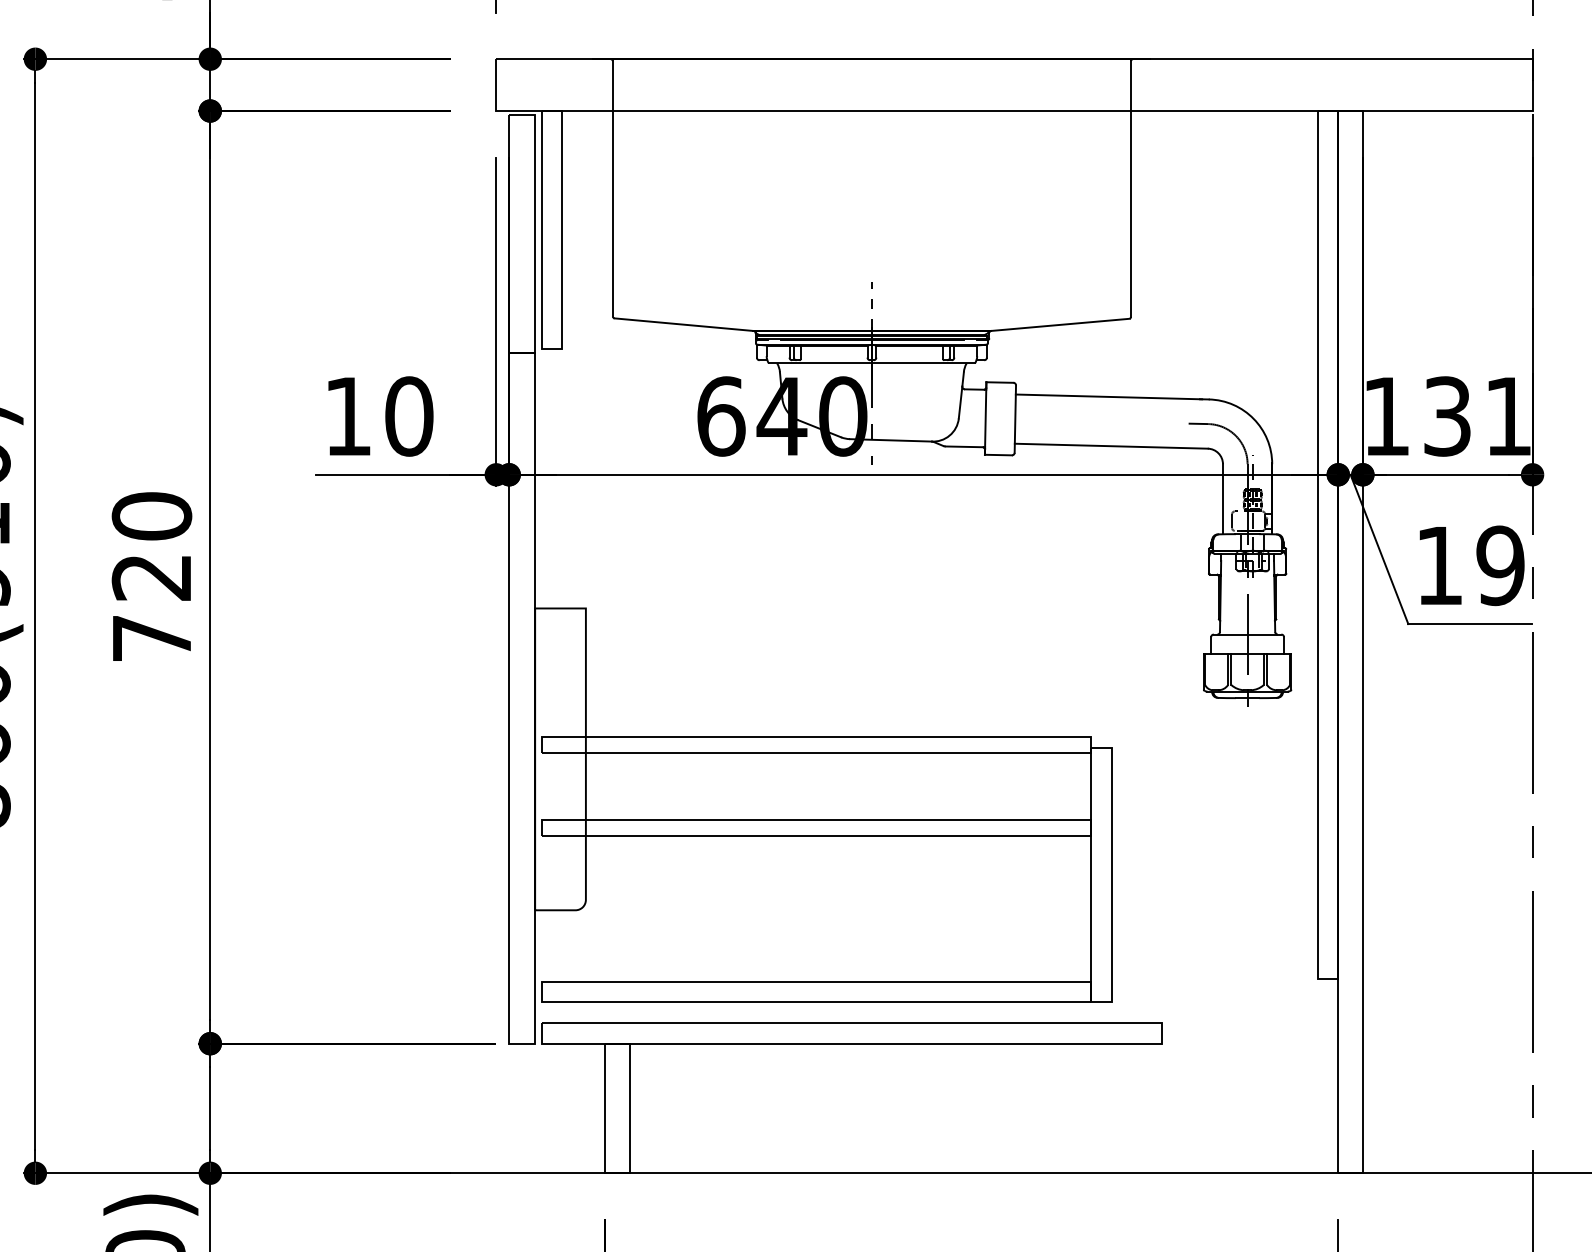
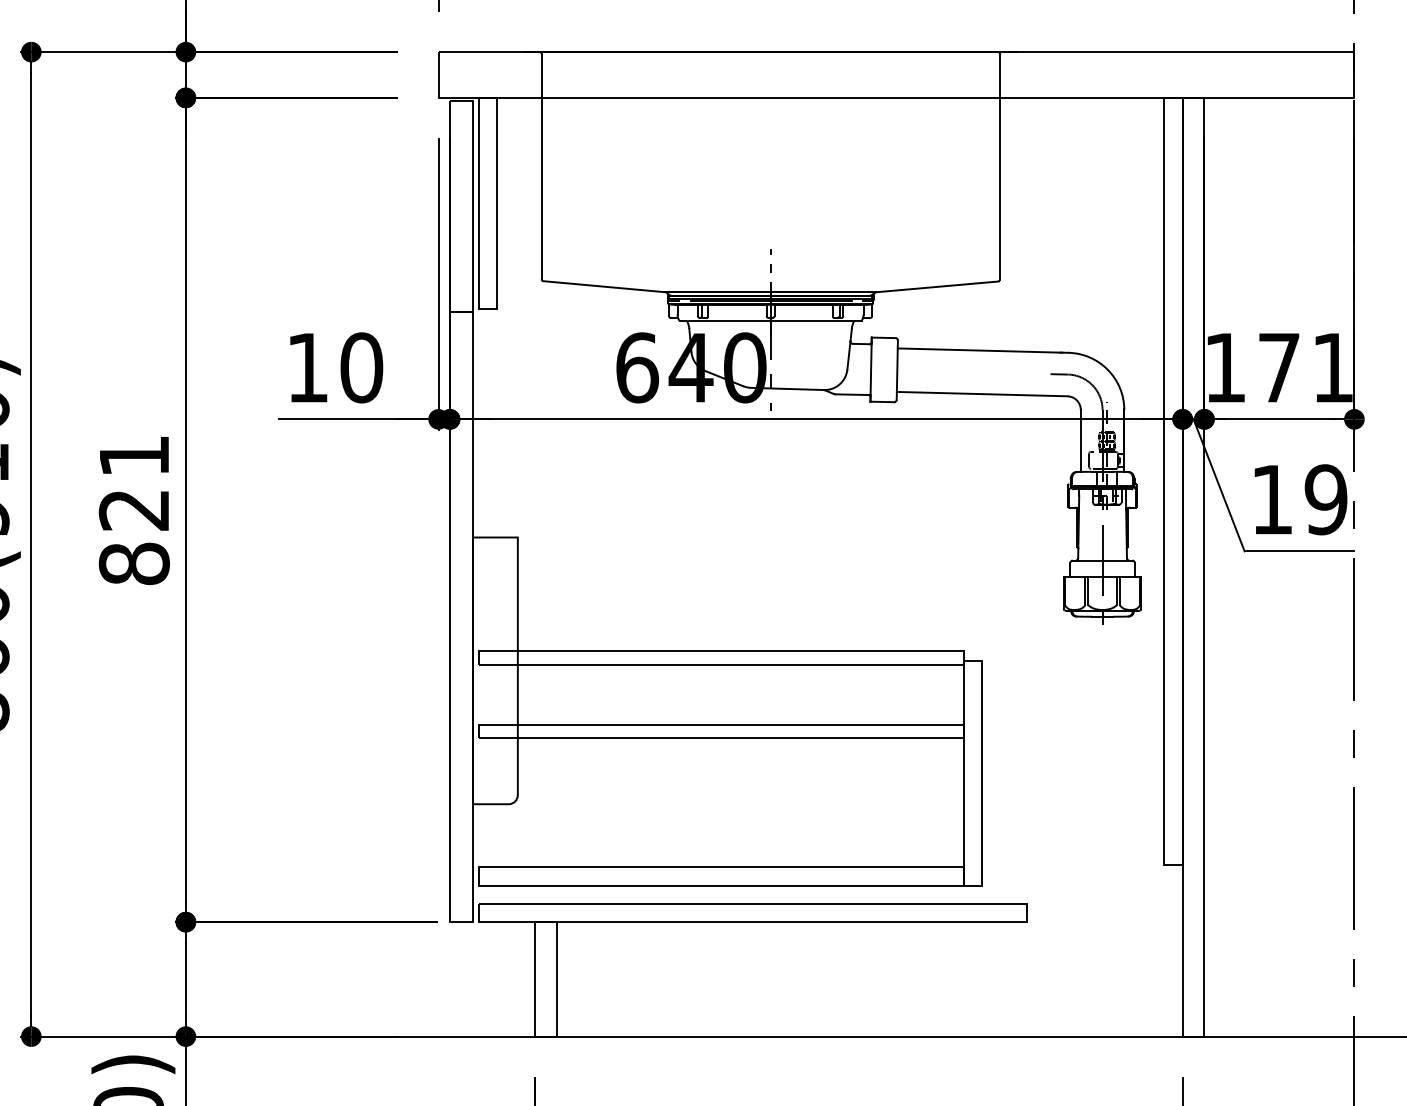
text: (1447, 416) -> (1279, 367), 131 -> 171
text: (151, 577) -> (133, 510), 720 -> 821

